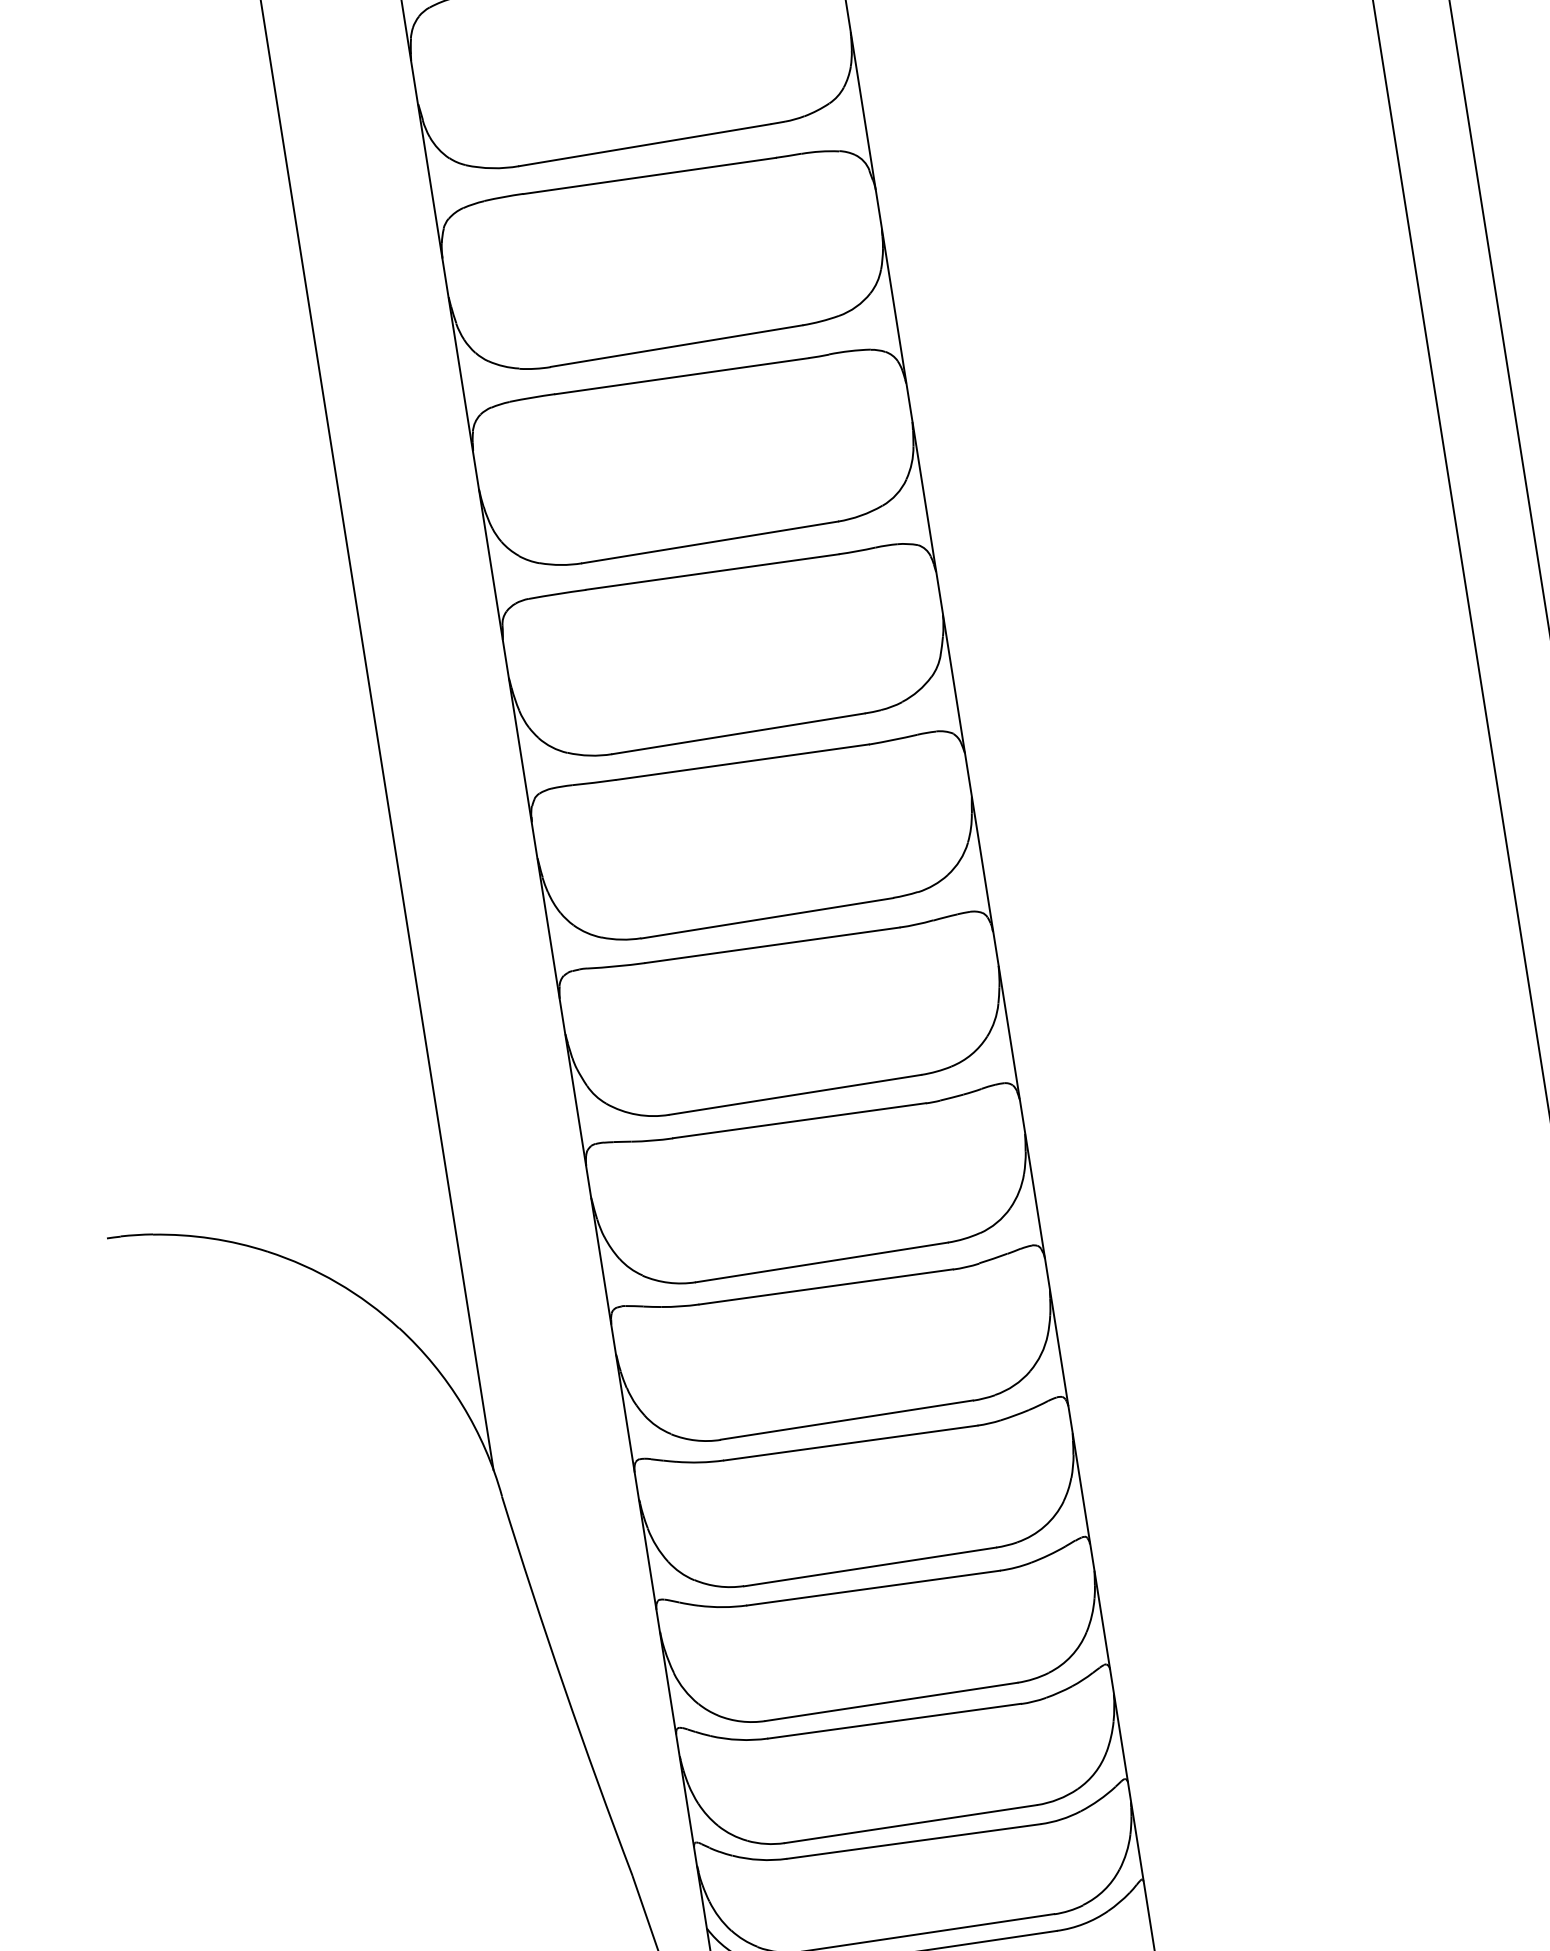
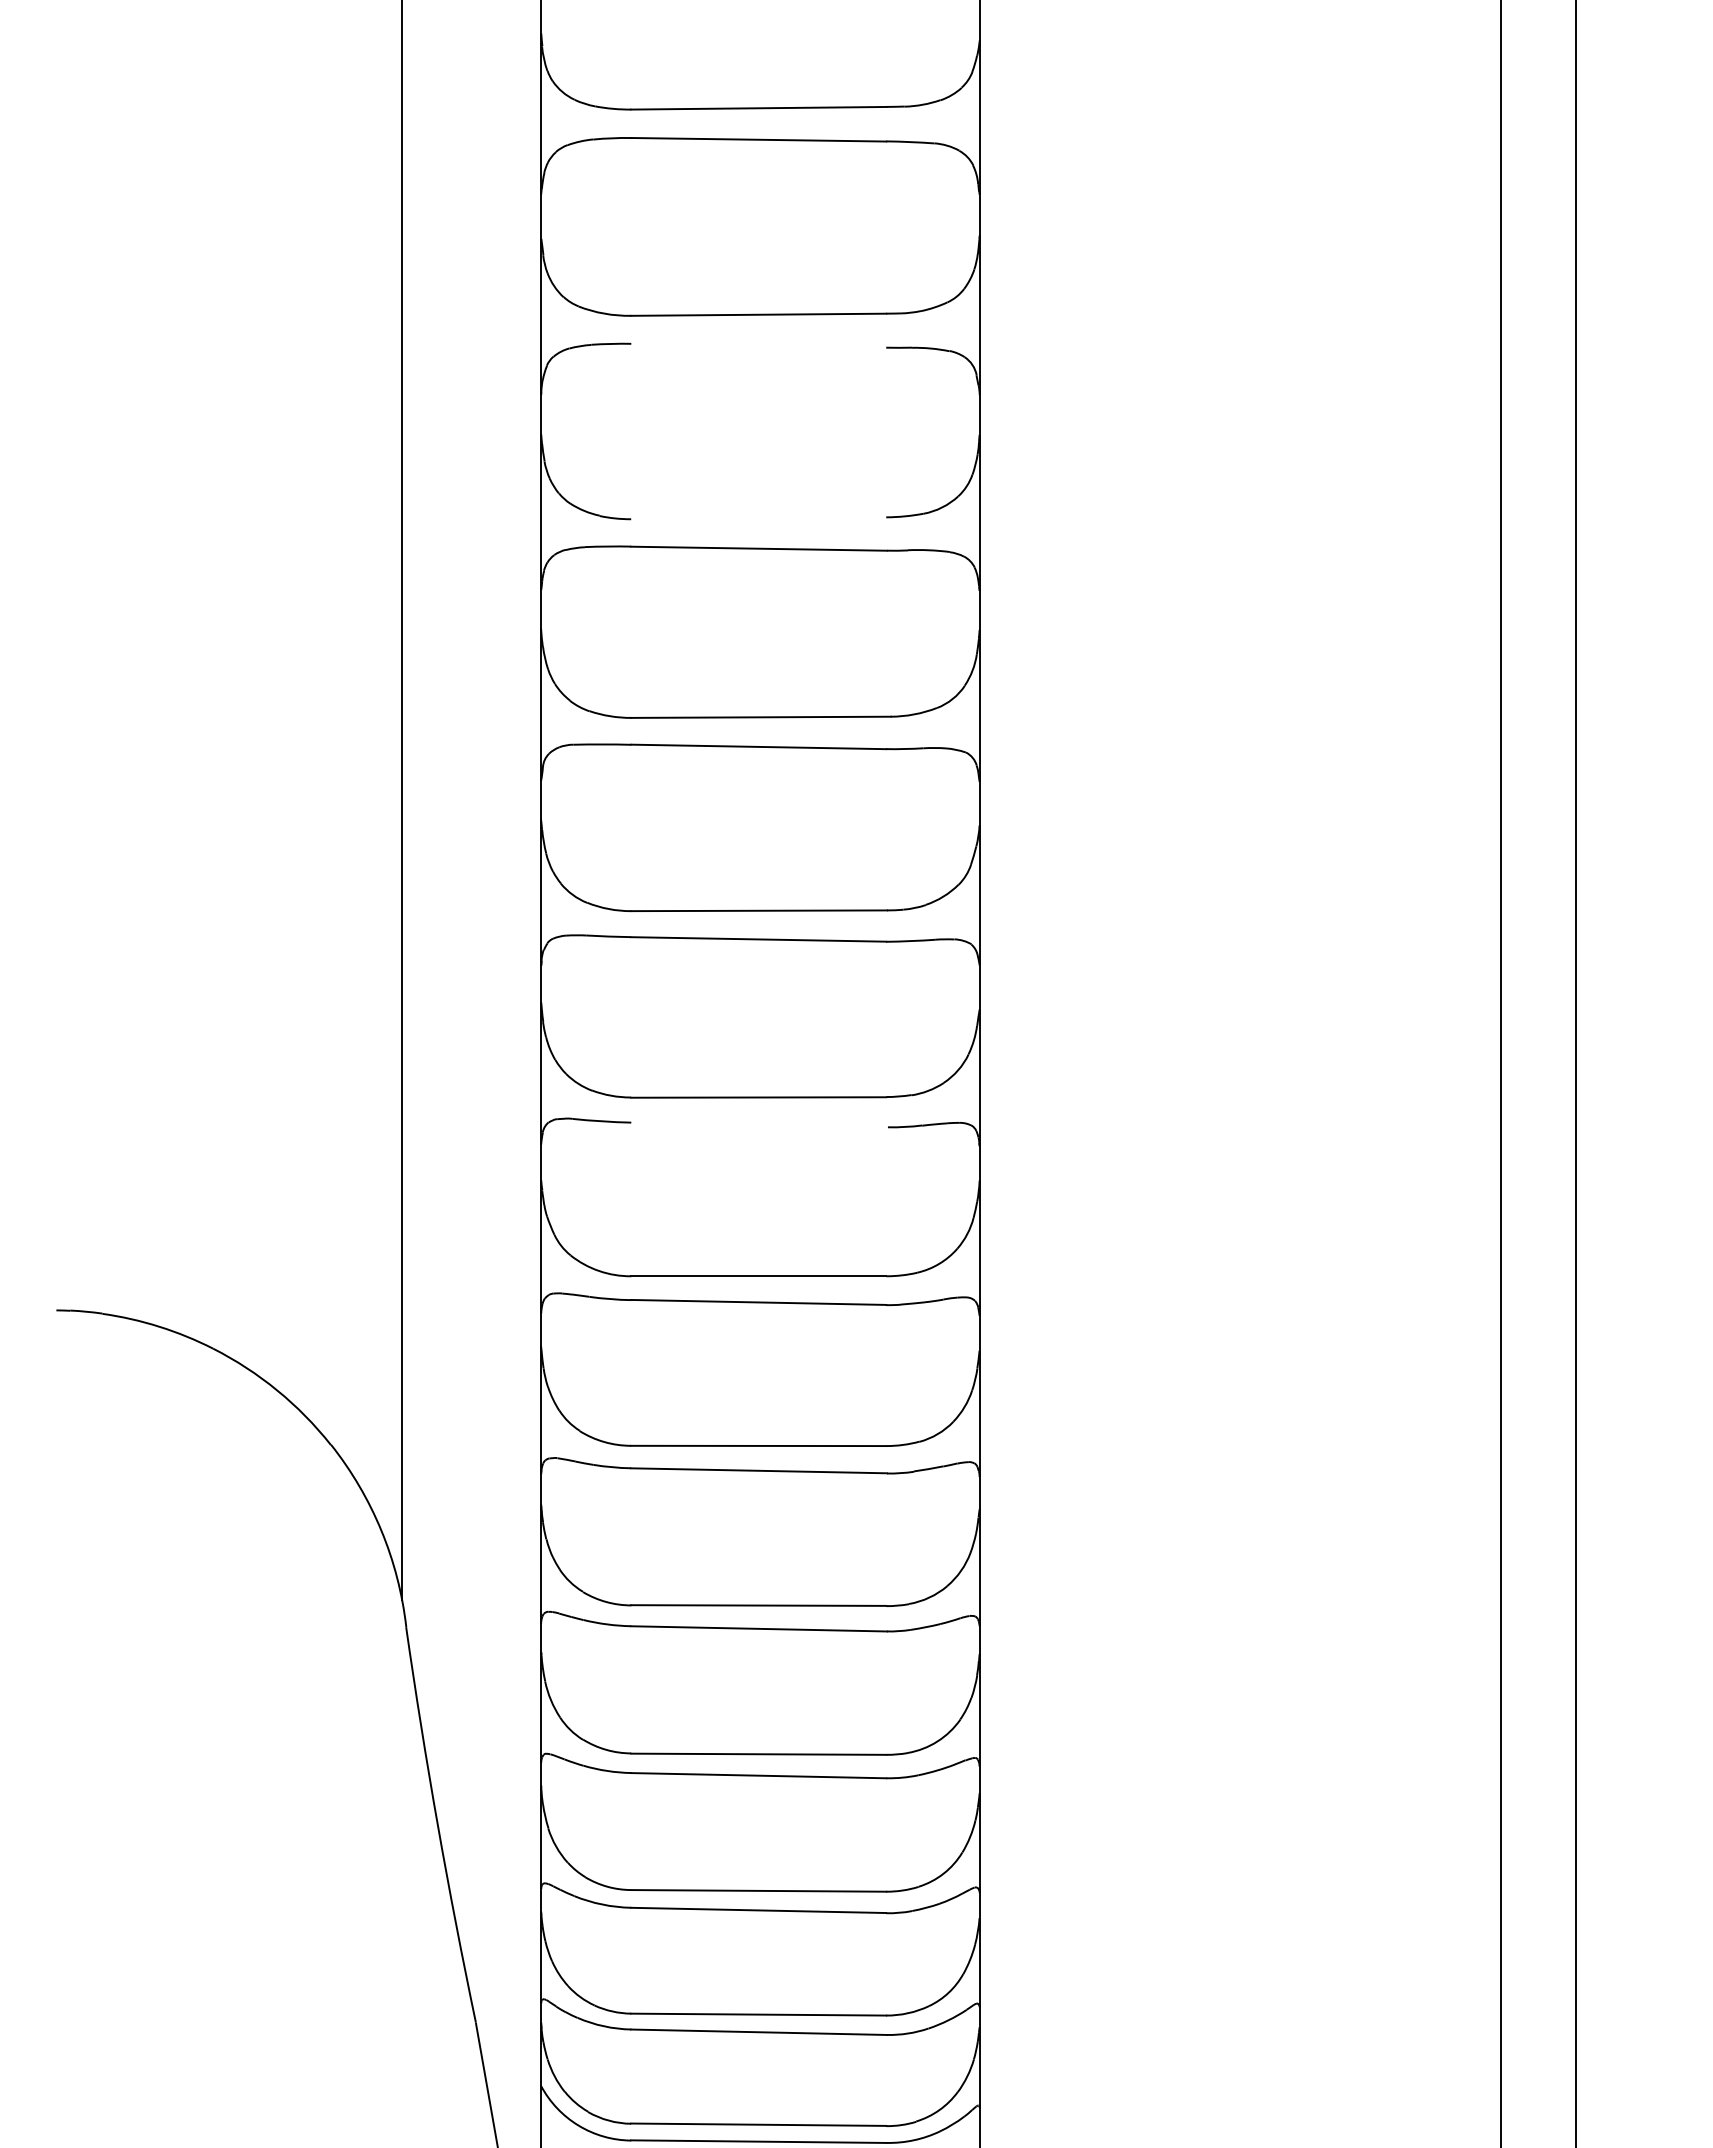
line: (649, 175) -> (758, 345), removed
line: (676, 346) -> (758, 518), removed
line: (772, 944) -> (759, 1124), removed

